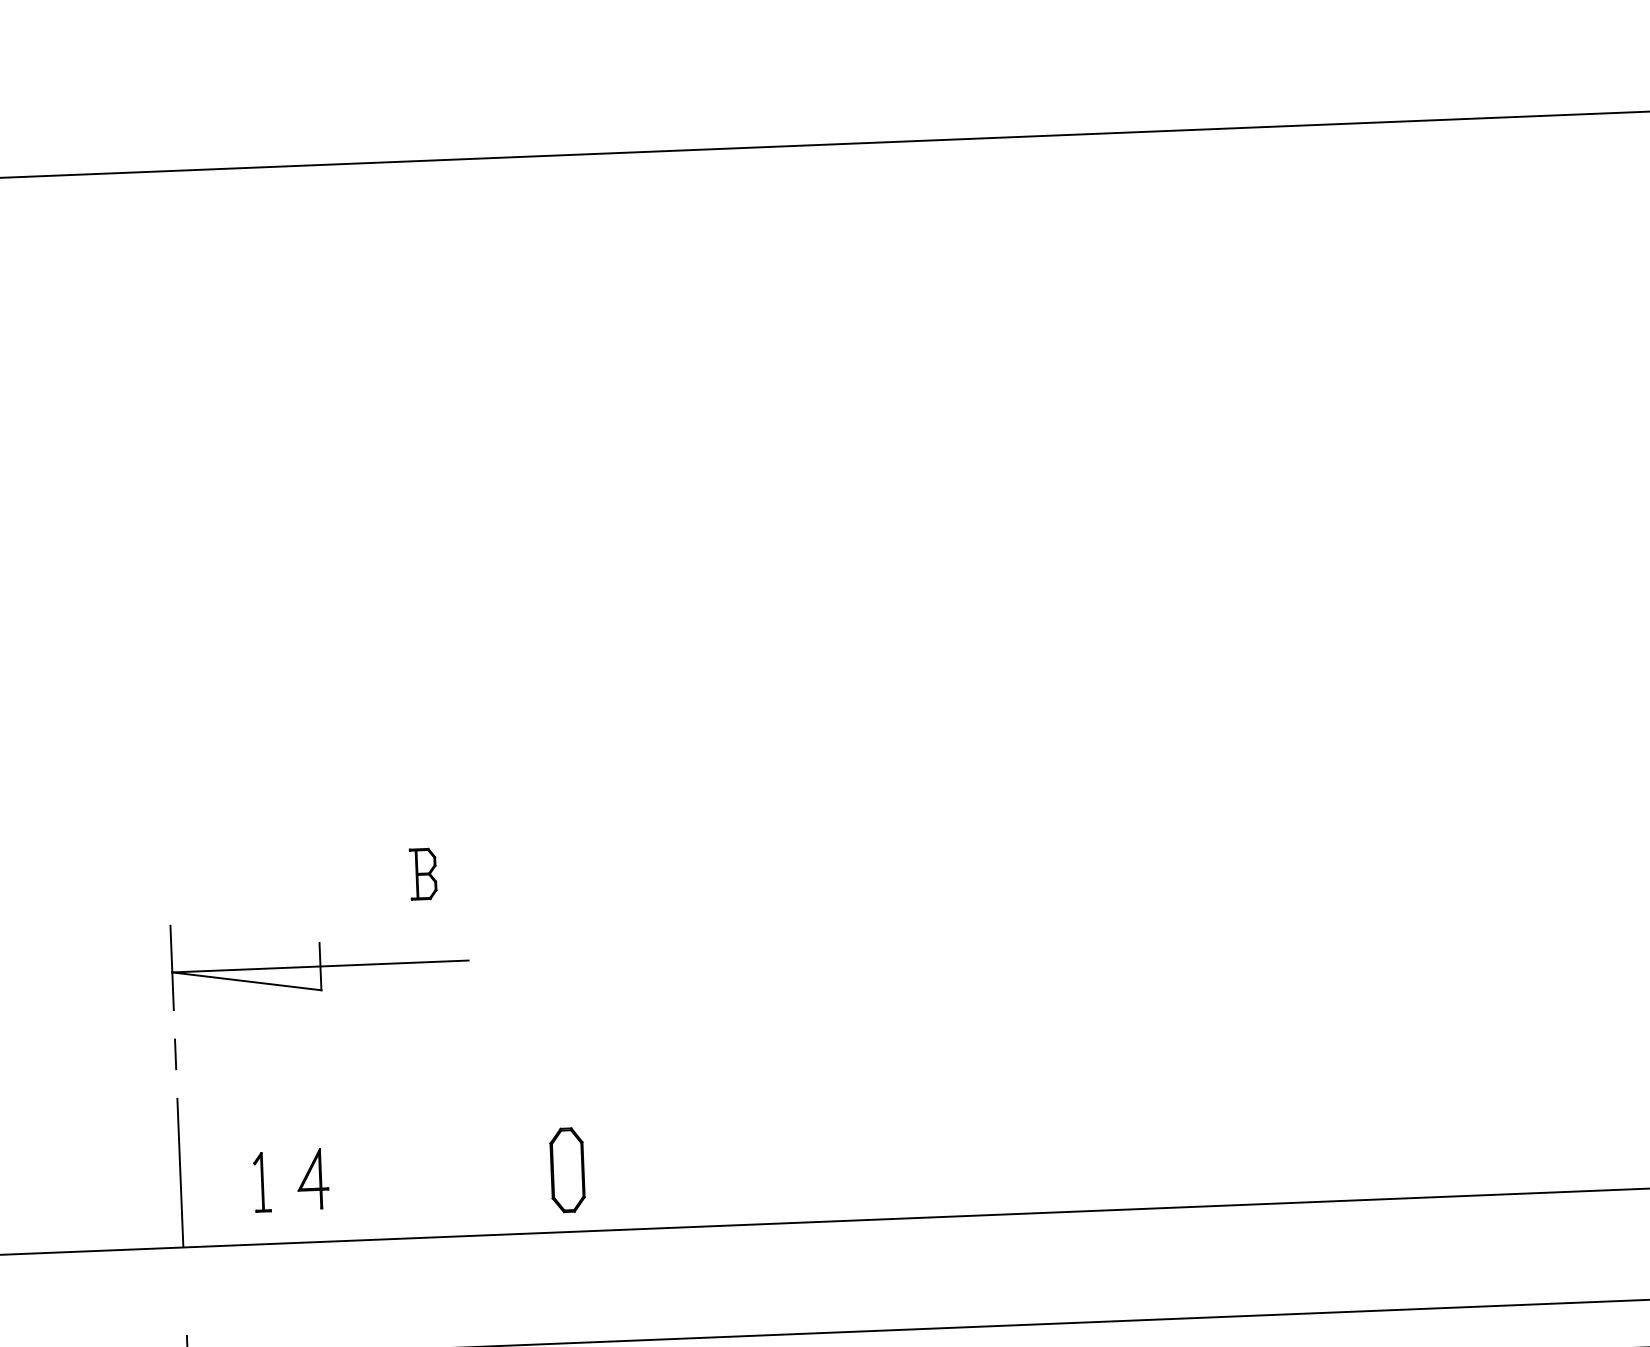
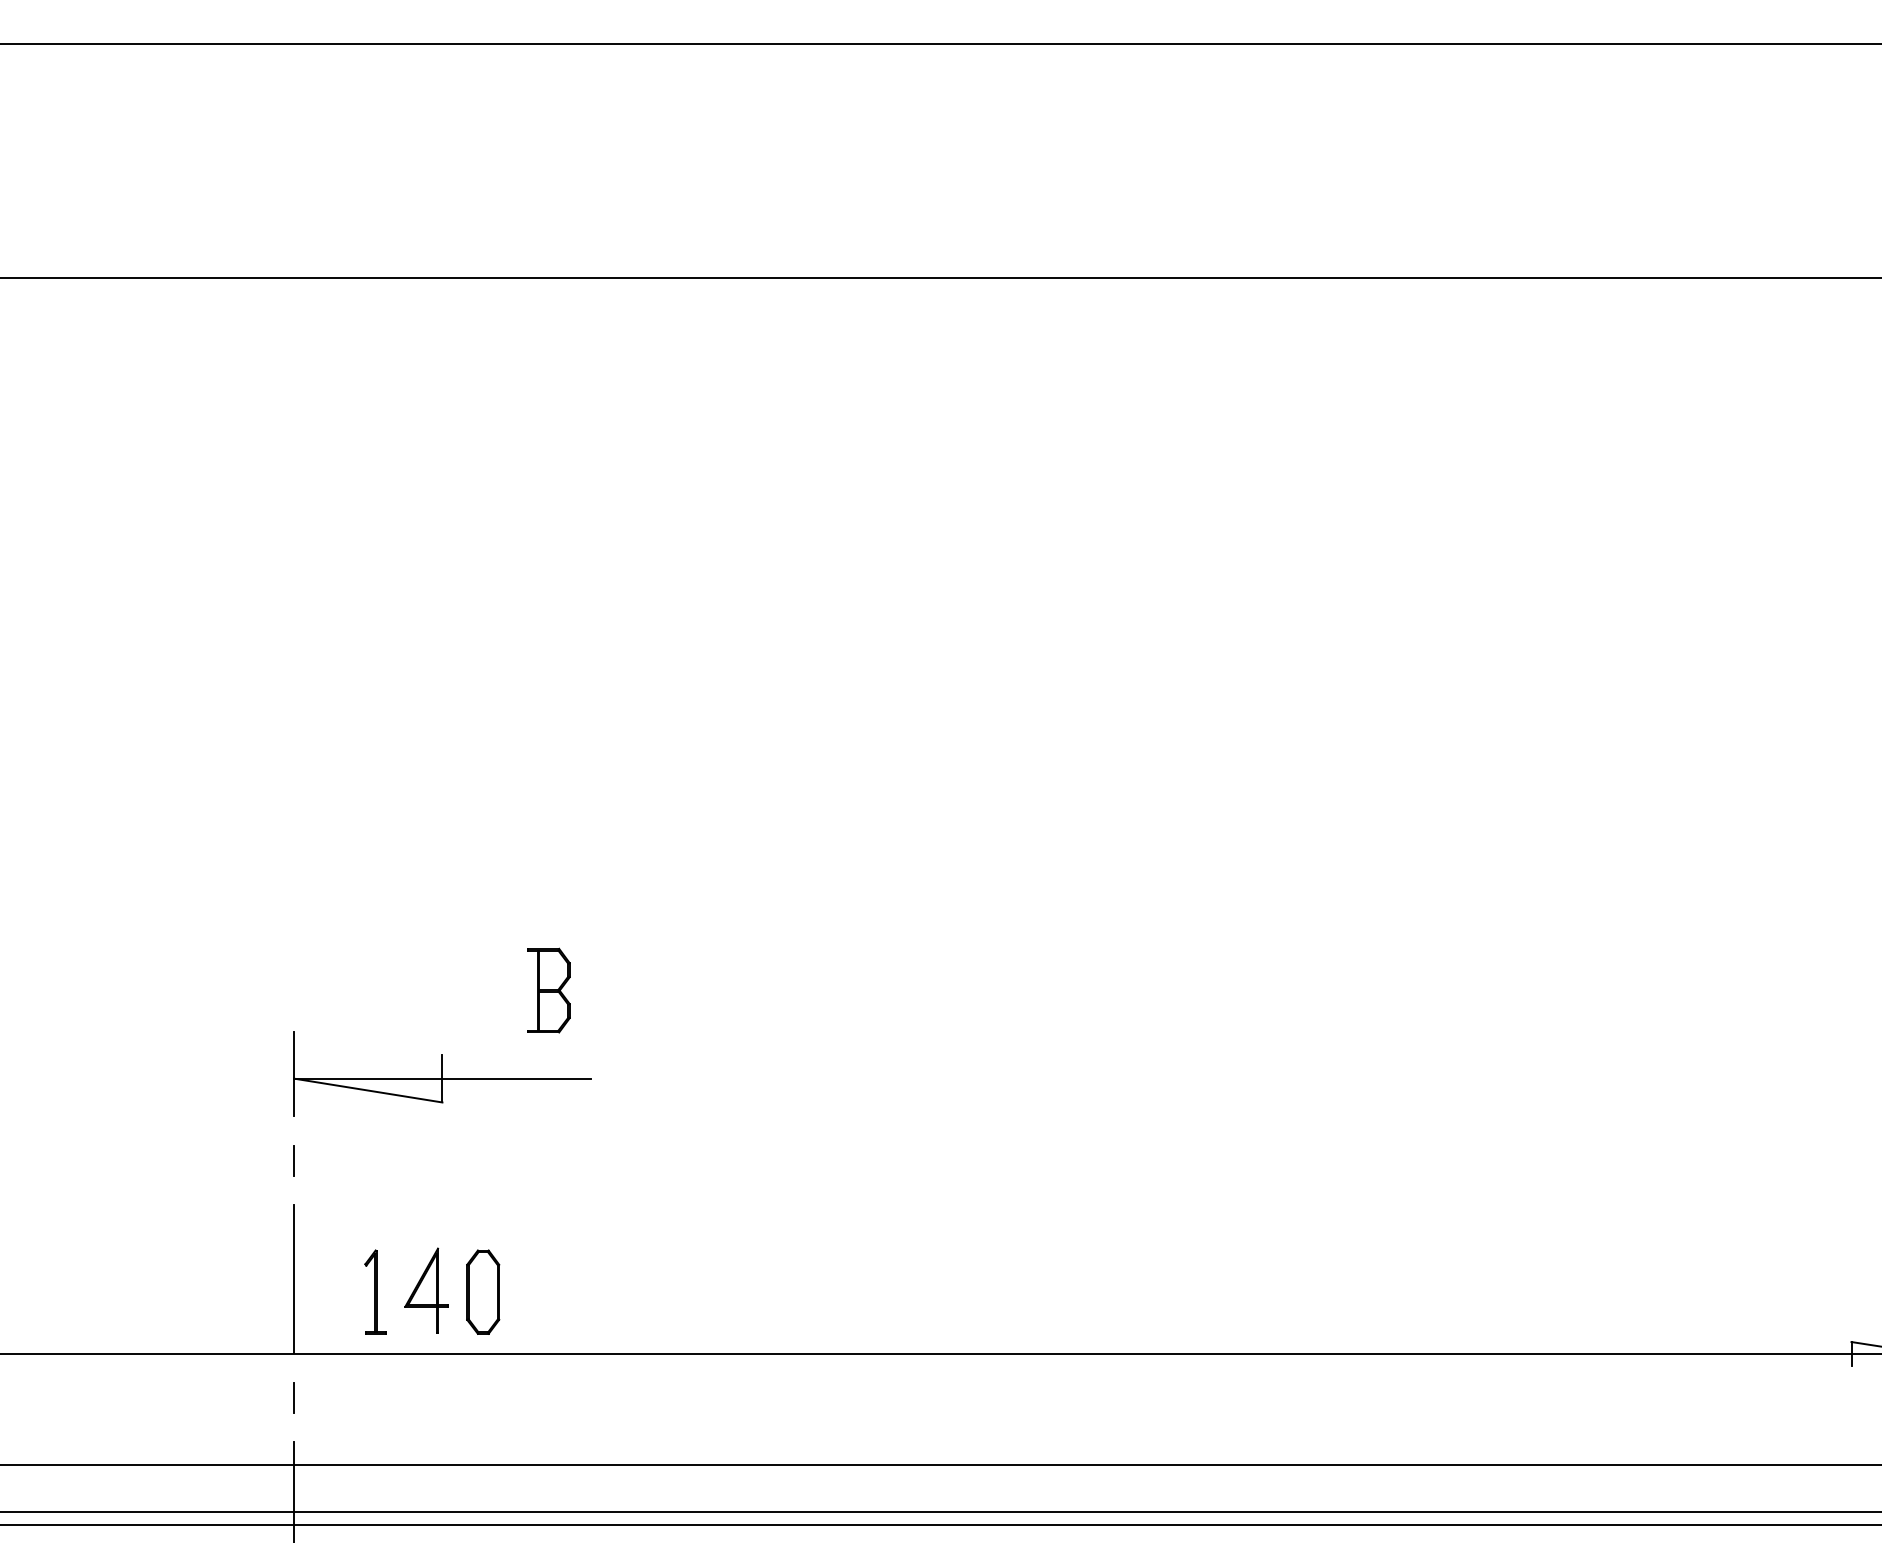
part: (422, 874) -> (548, 990), size x1.67
part: (567, 1169) -> (483, 1291), moved
part: (313, 1178) -> (426, 1290), size x1.43
part: (262, 1181) -> (375, 1291), size x1.43
line: (185, 1290) -> (294, 1397), added

